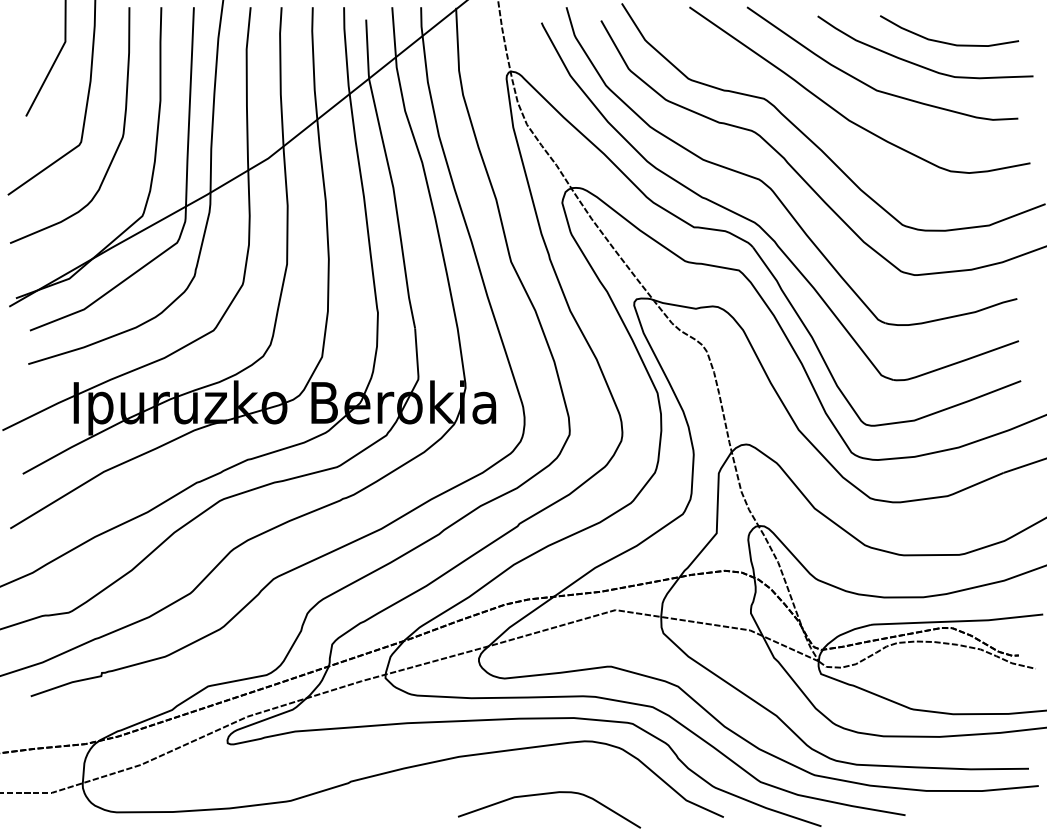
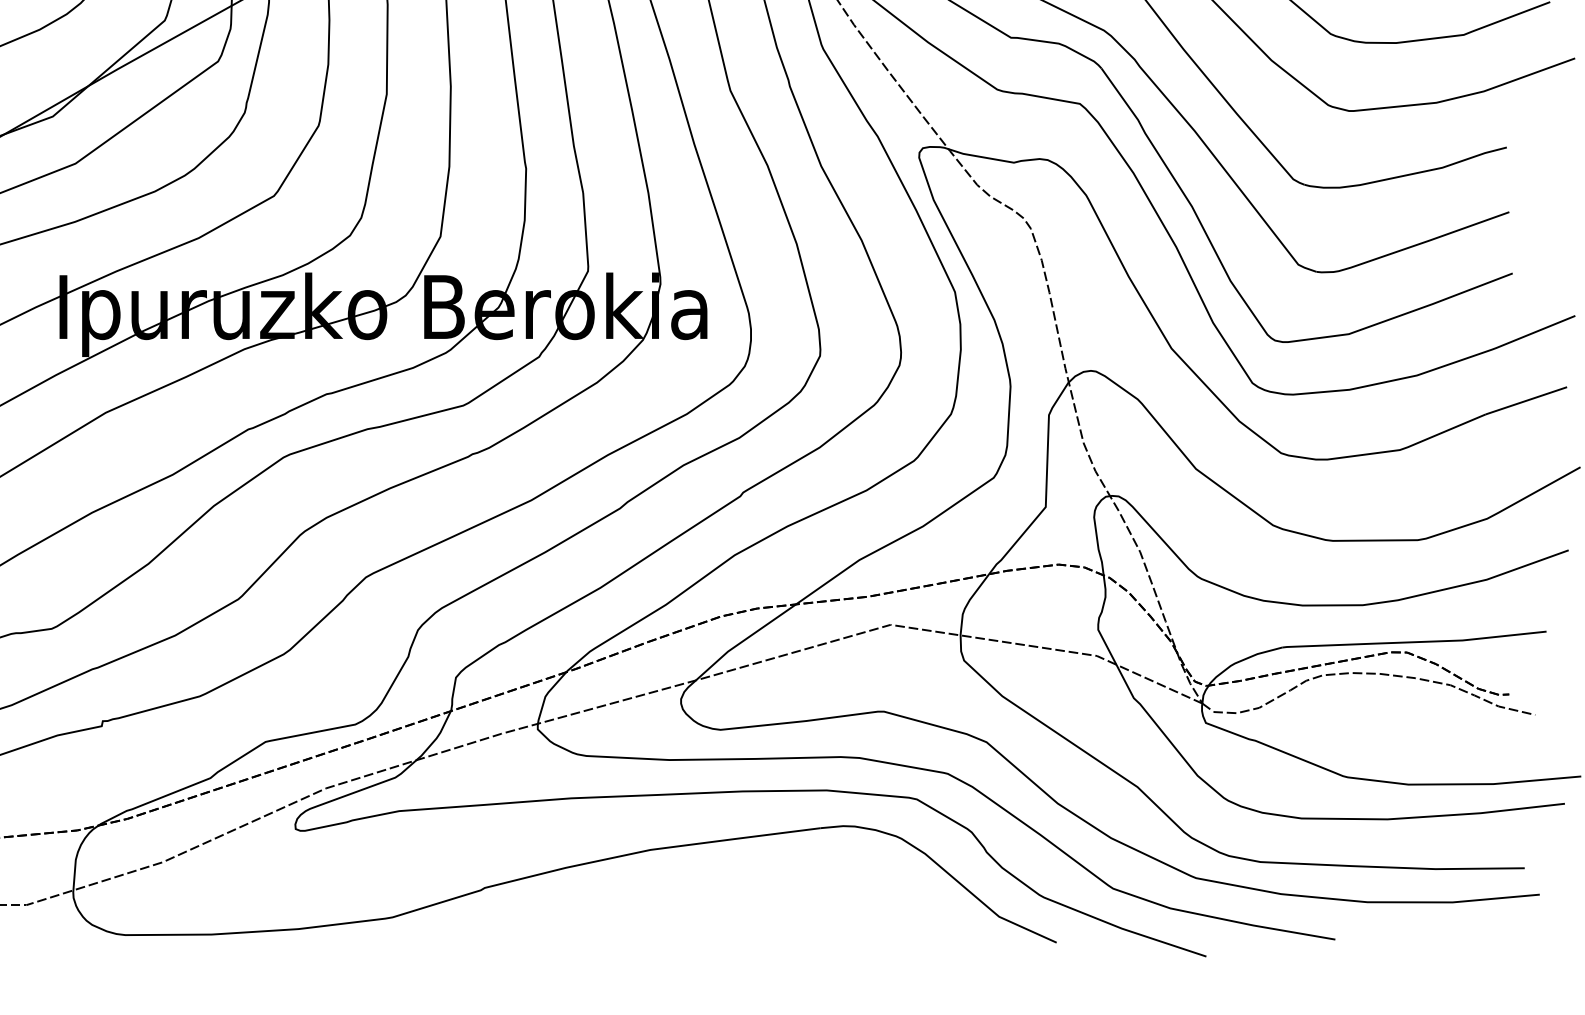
curve: (549, 794) -> (789, 907), removed

